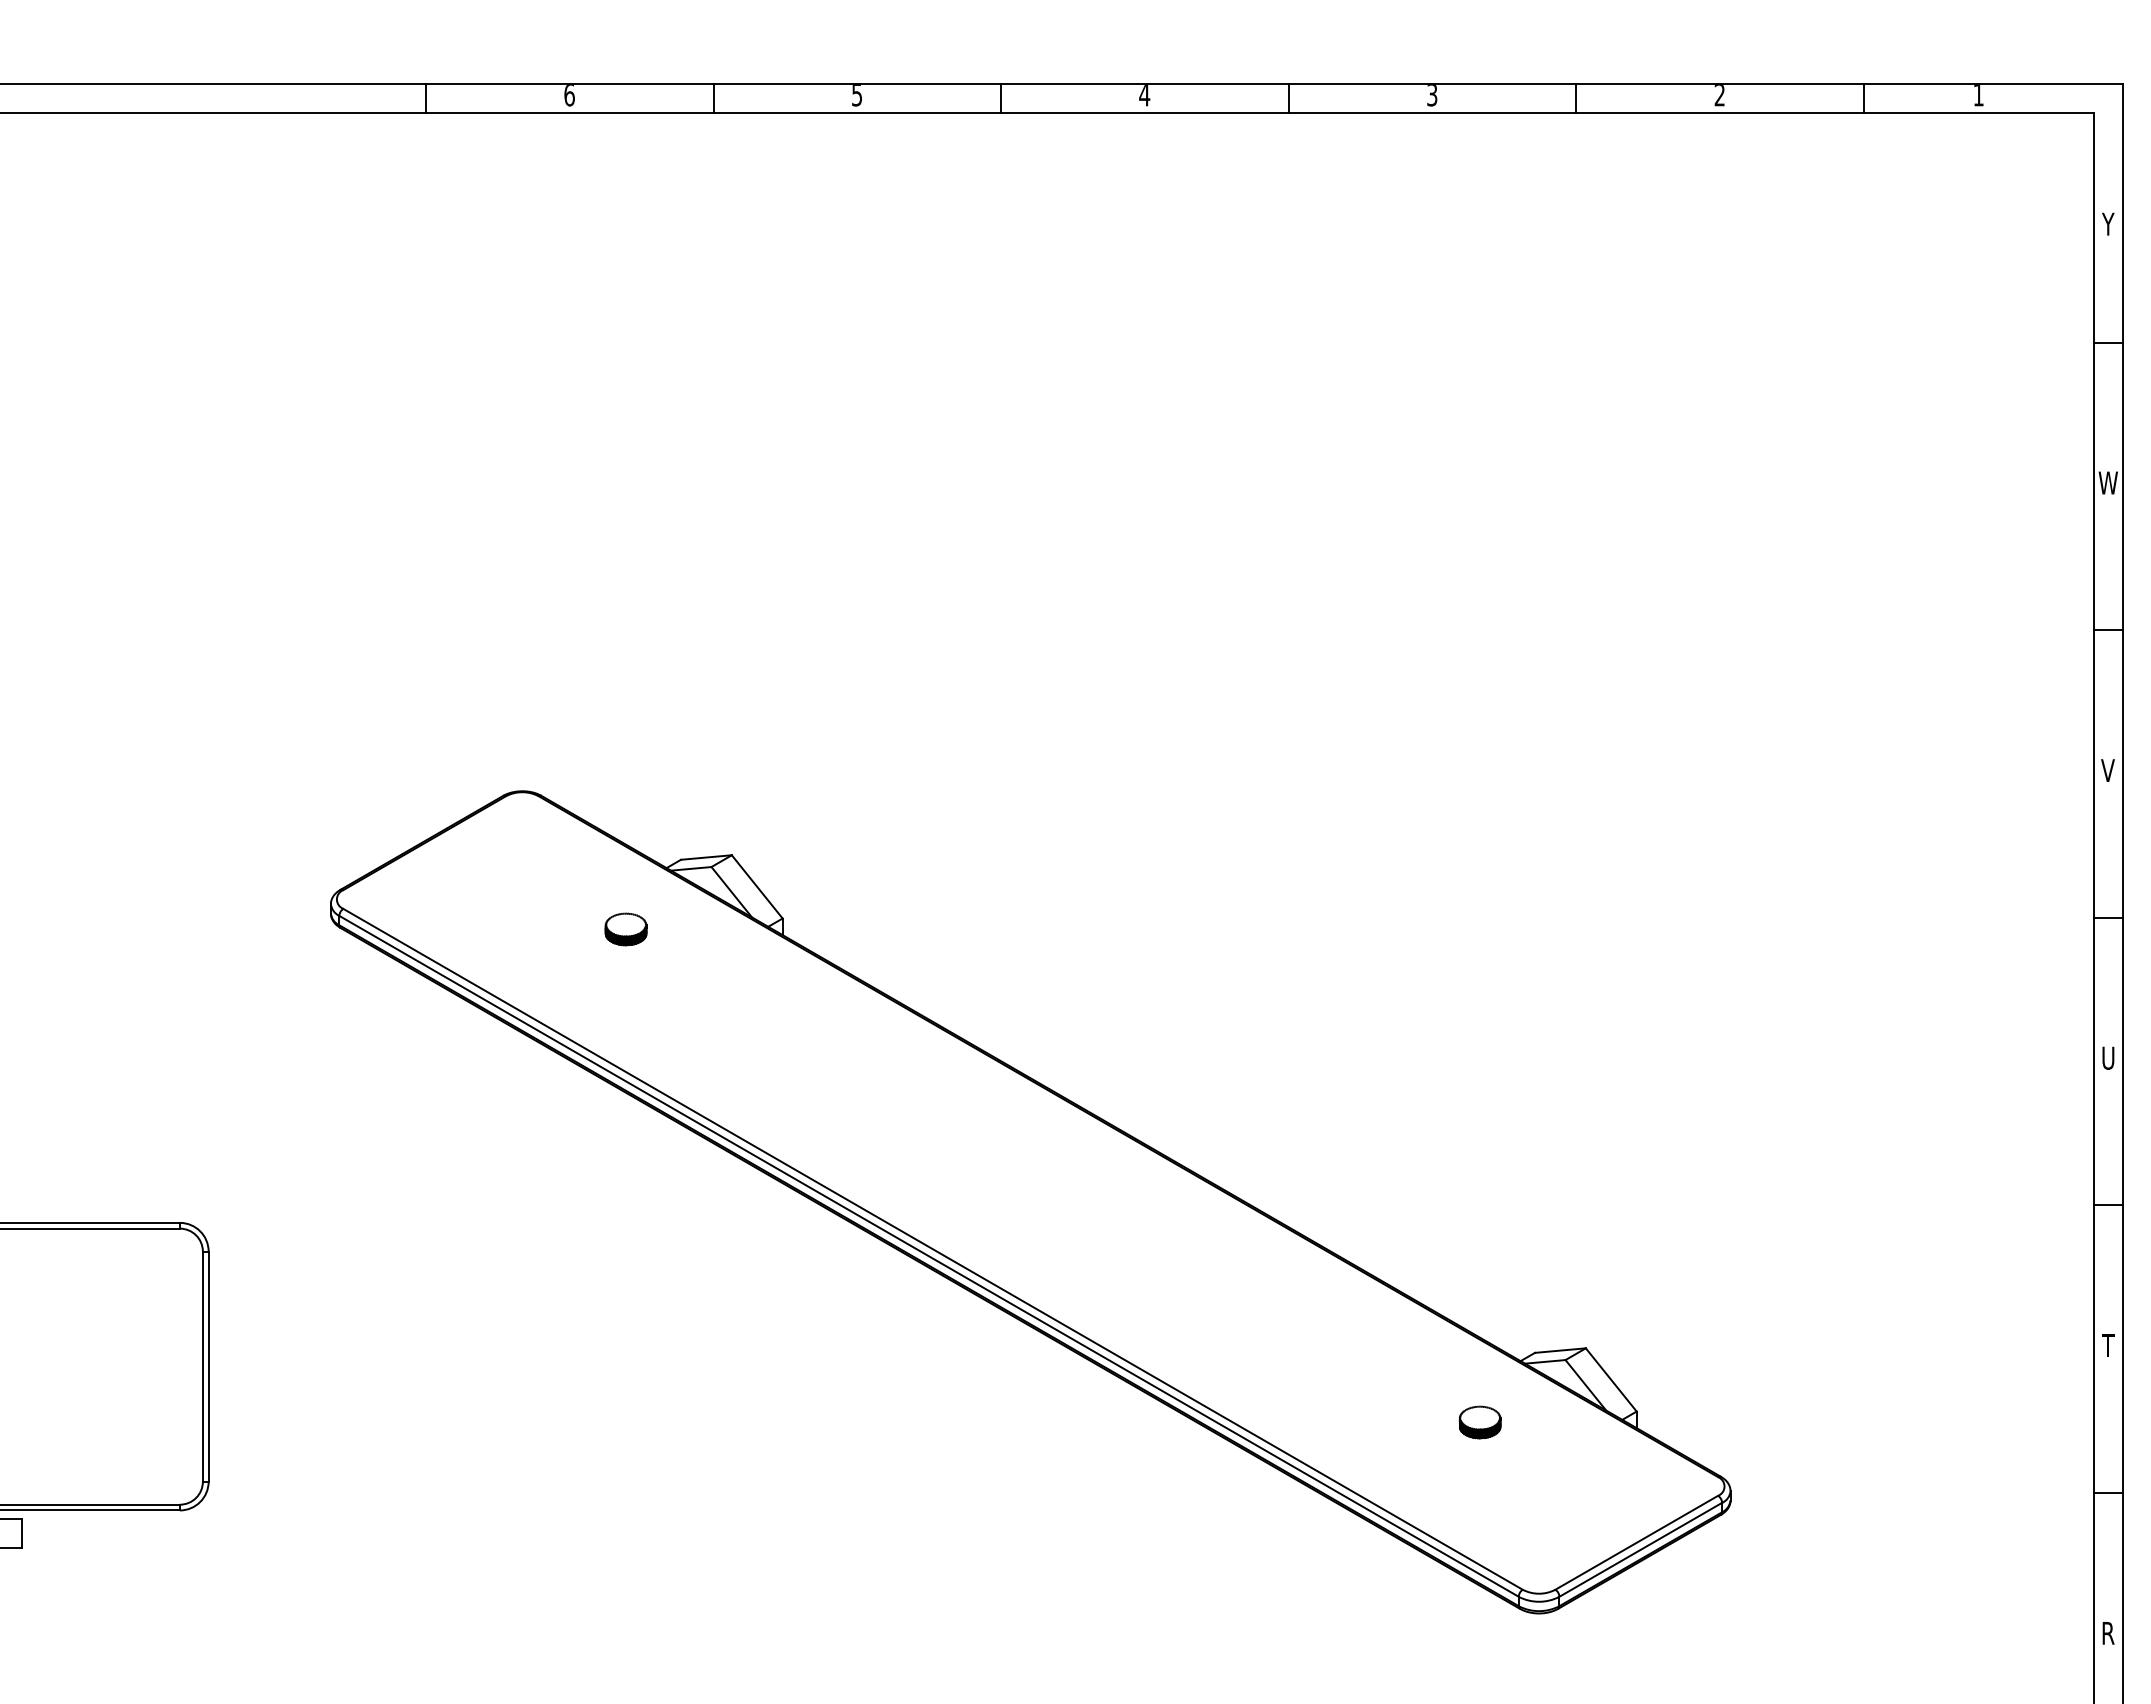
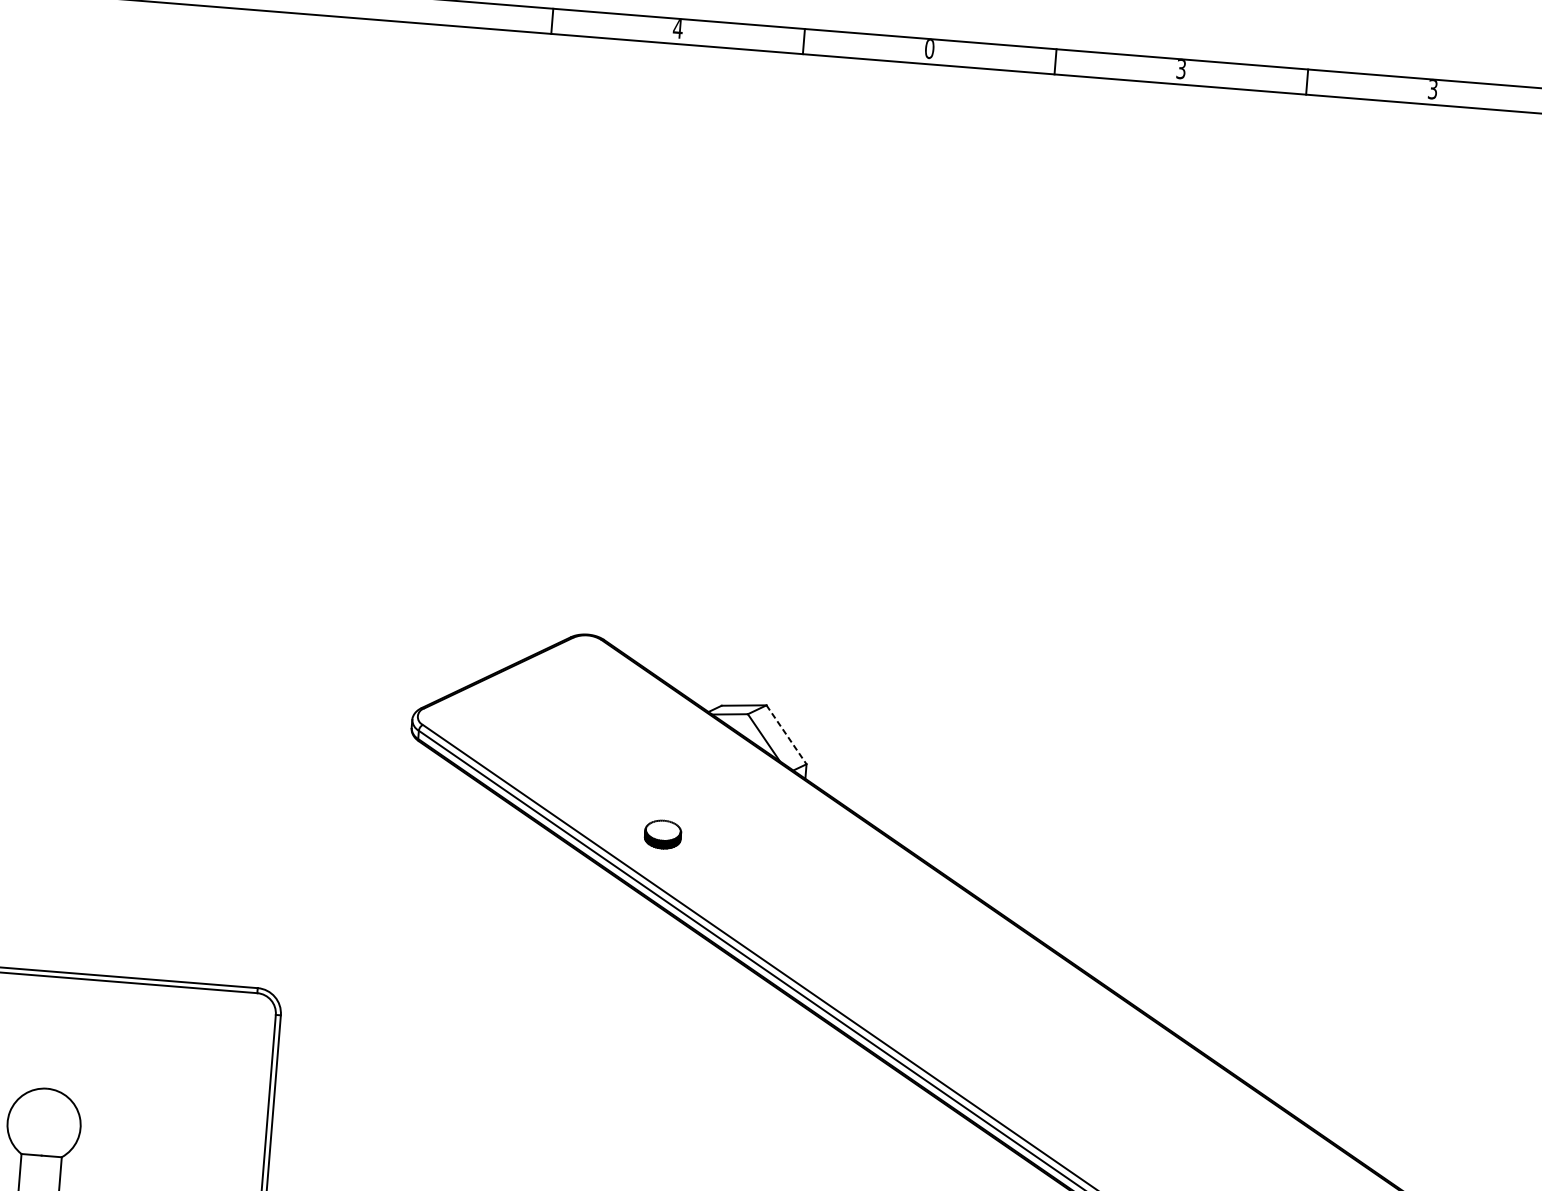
text: (569, 95) -> (677, 29), 6 -> 4
text: (856, 95) -> (929, 49), 5 -> 0
text: (1144, 95) -> (1181, 69), 4 -> 3
line: (757, 886) -> (786, 734), solid -> dashed
part: (625, 929) -> (662, 834), moved

